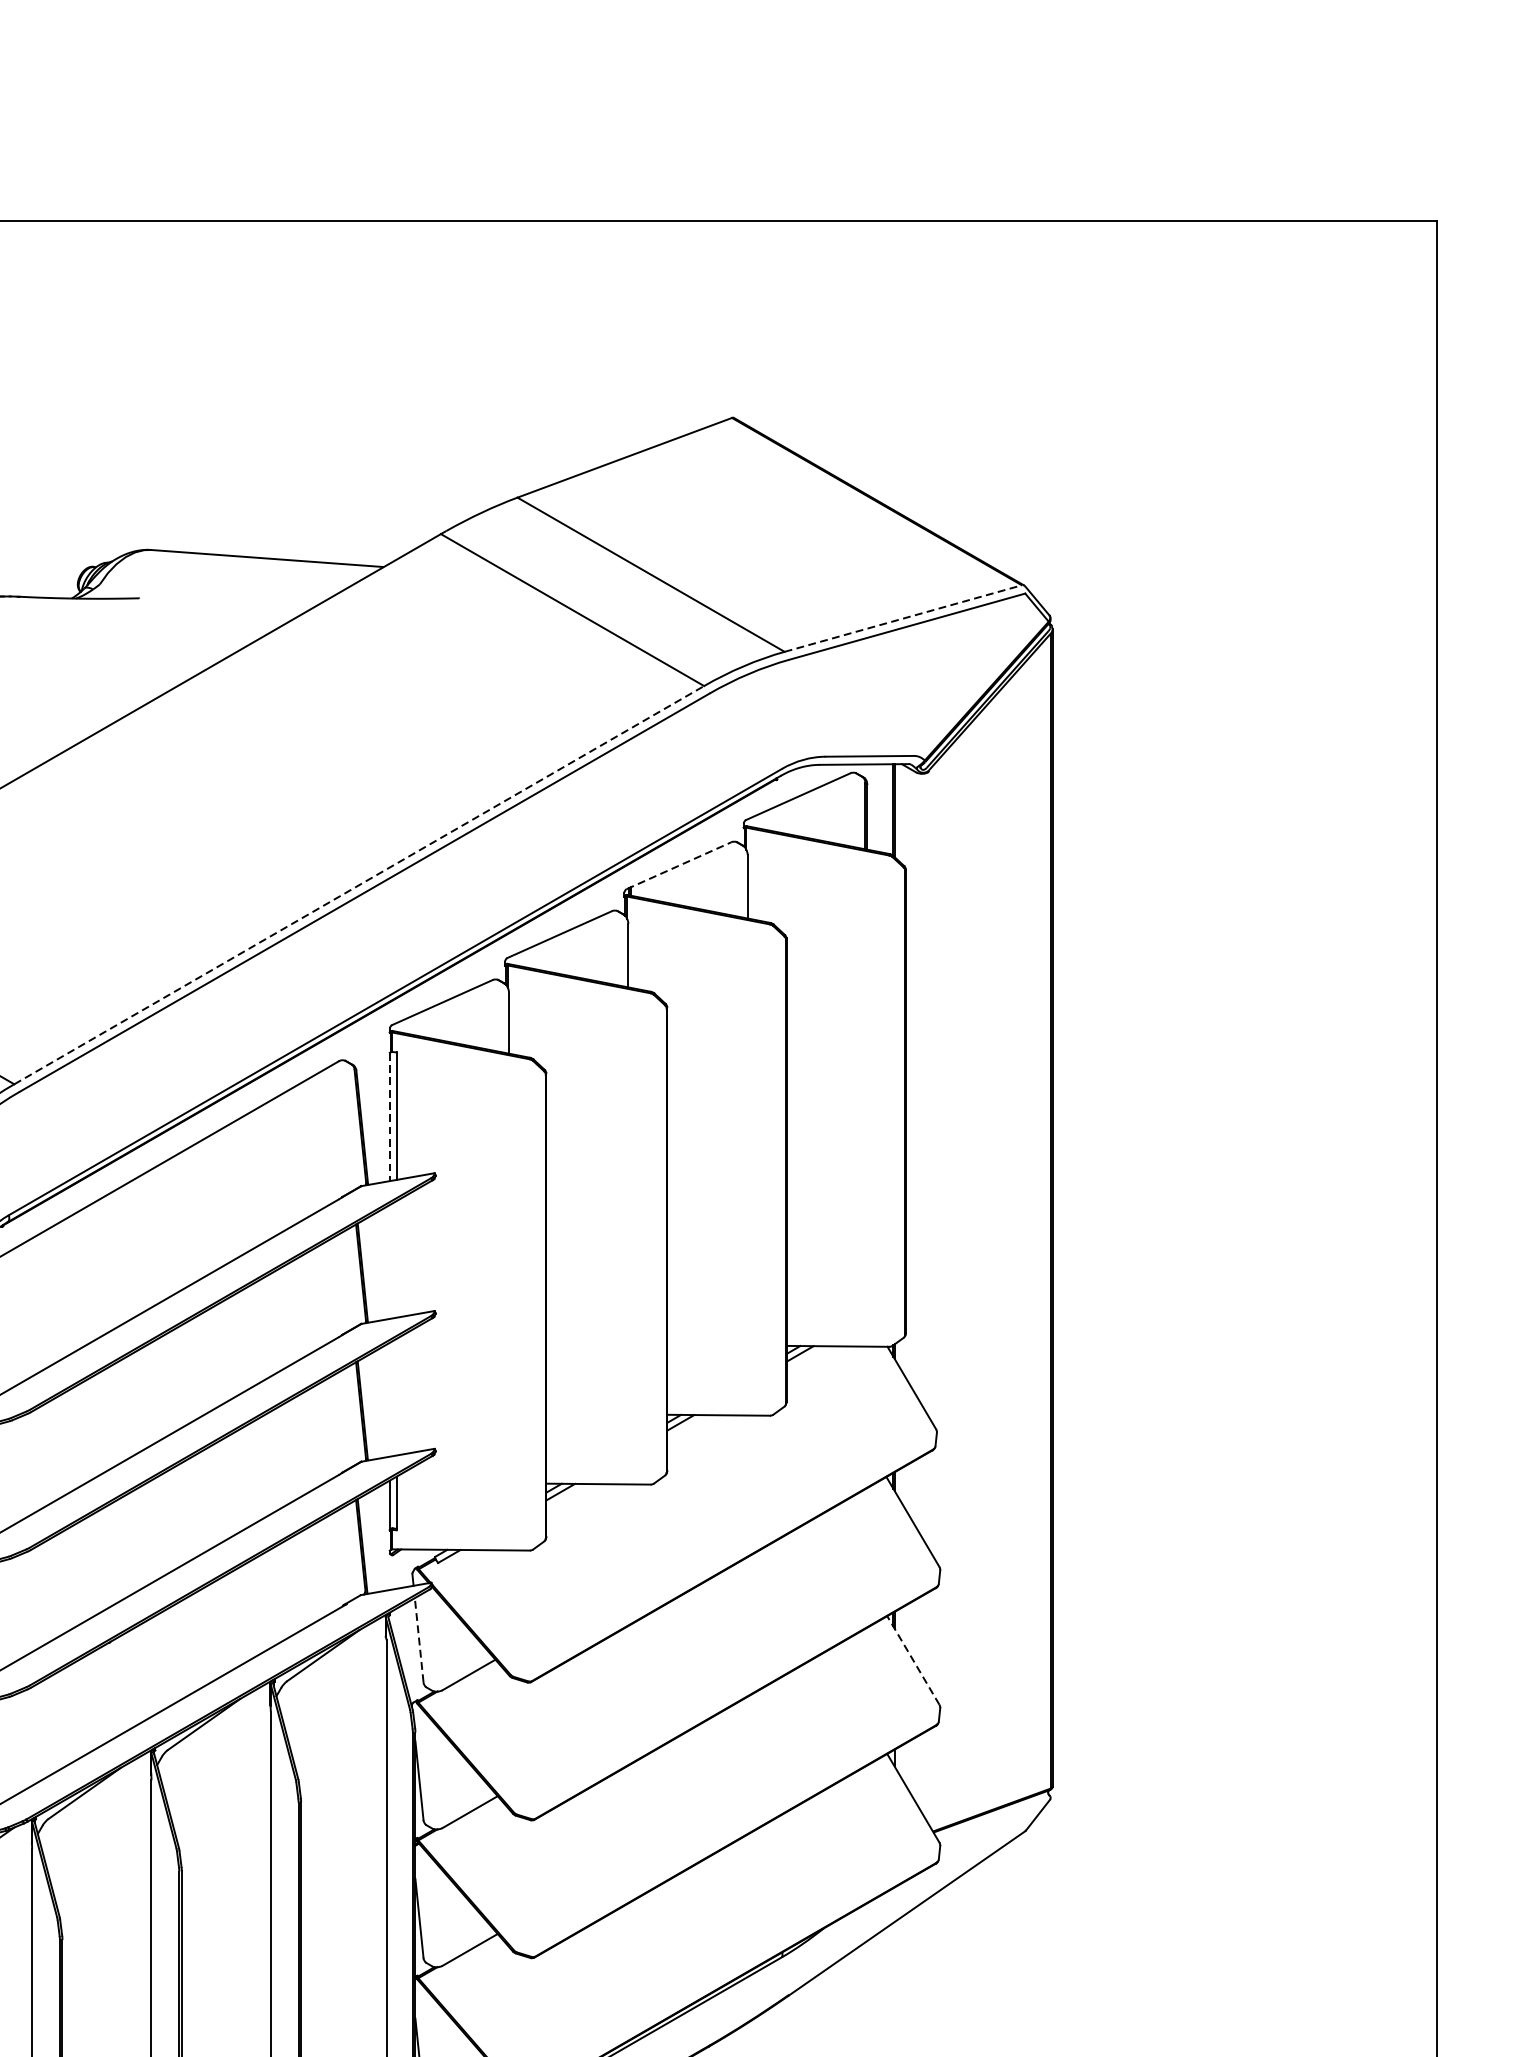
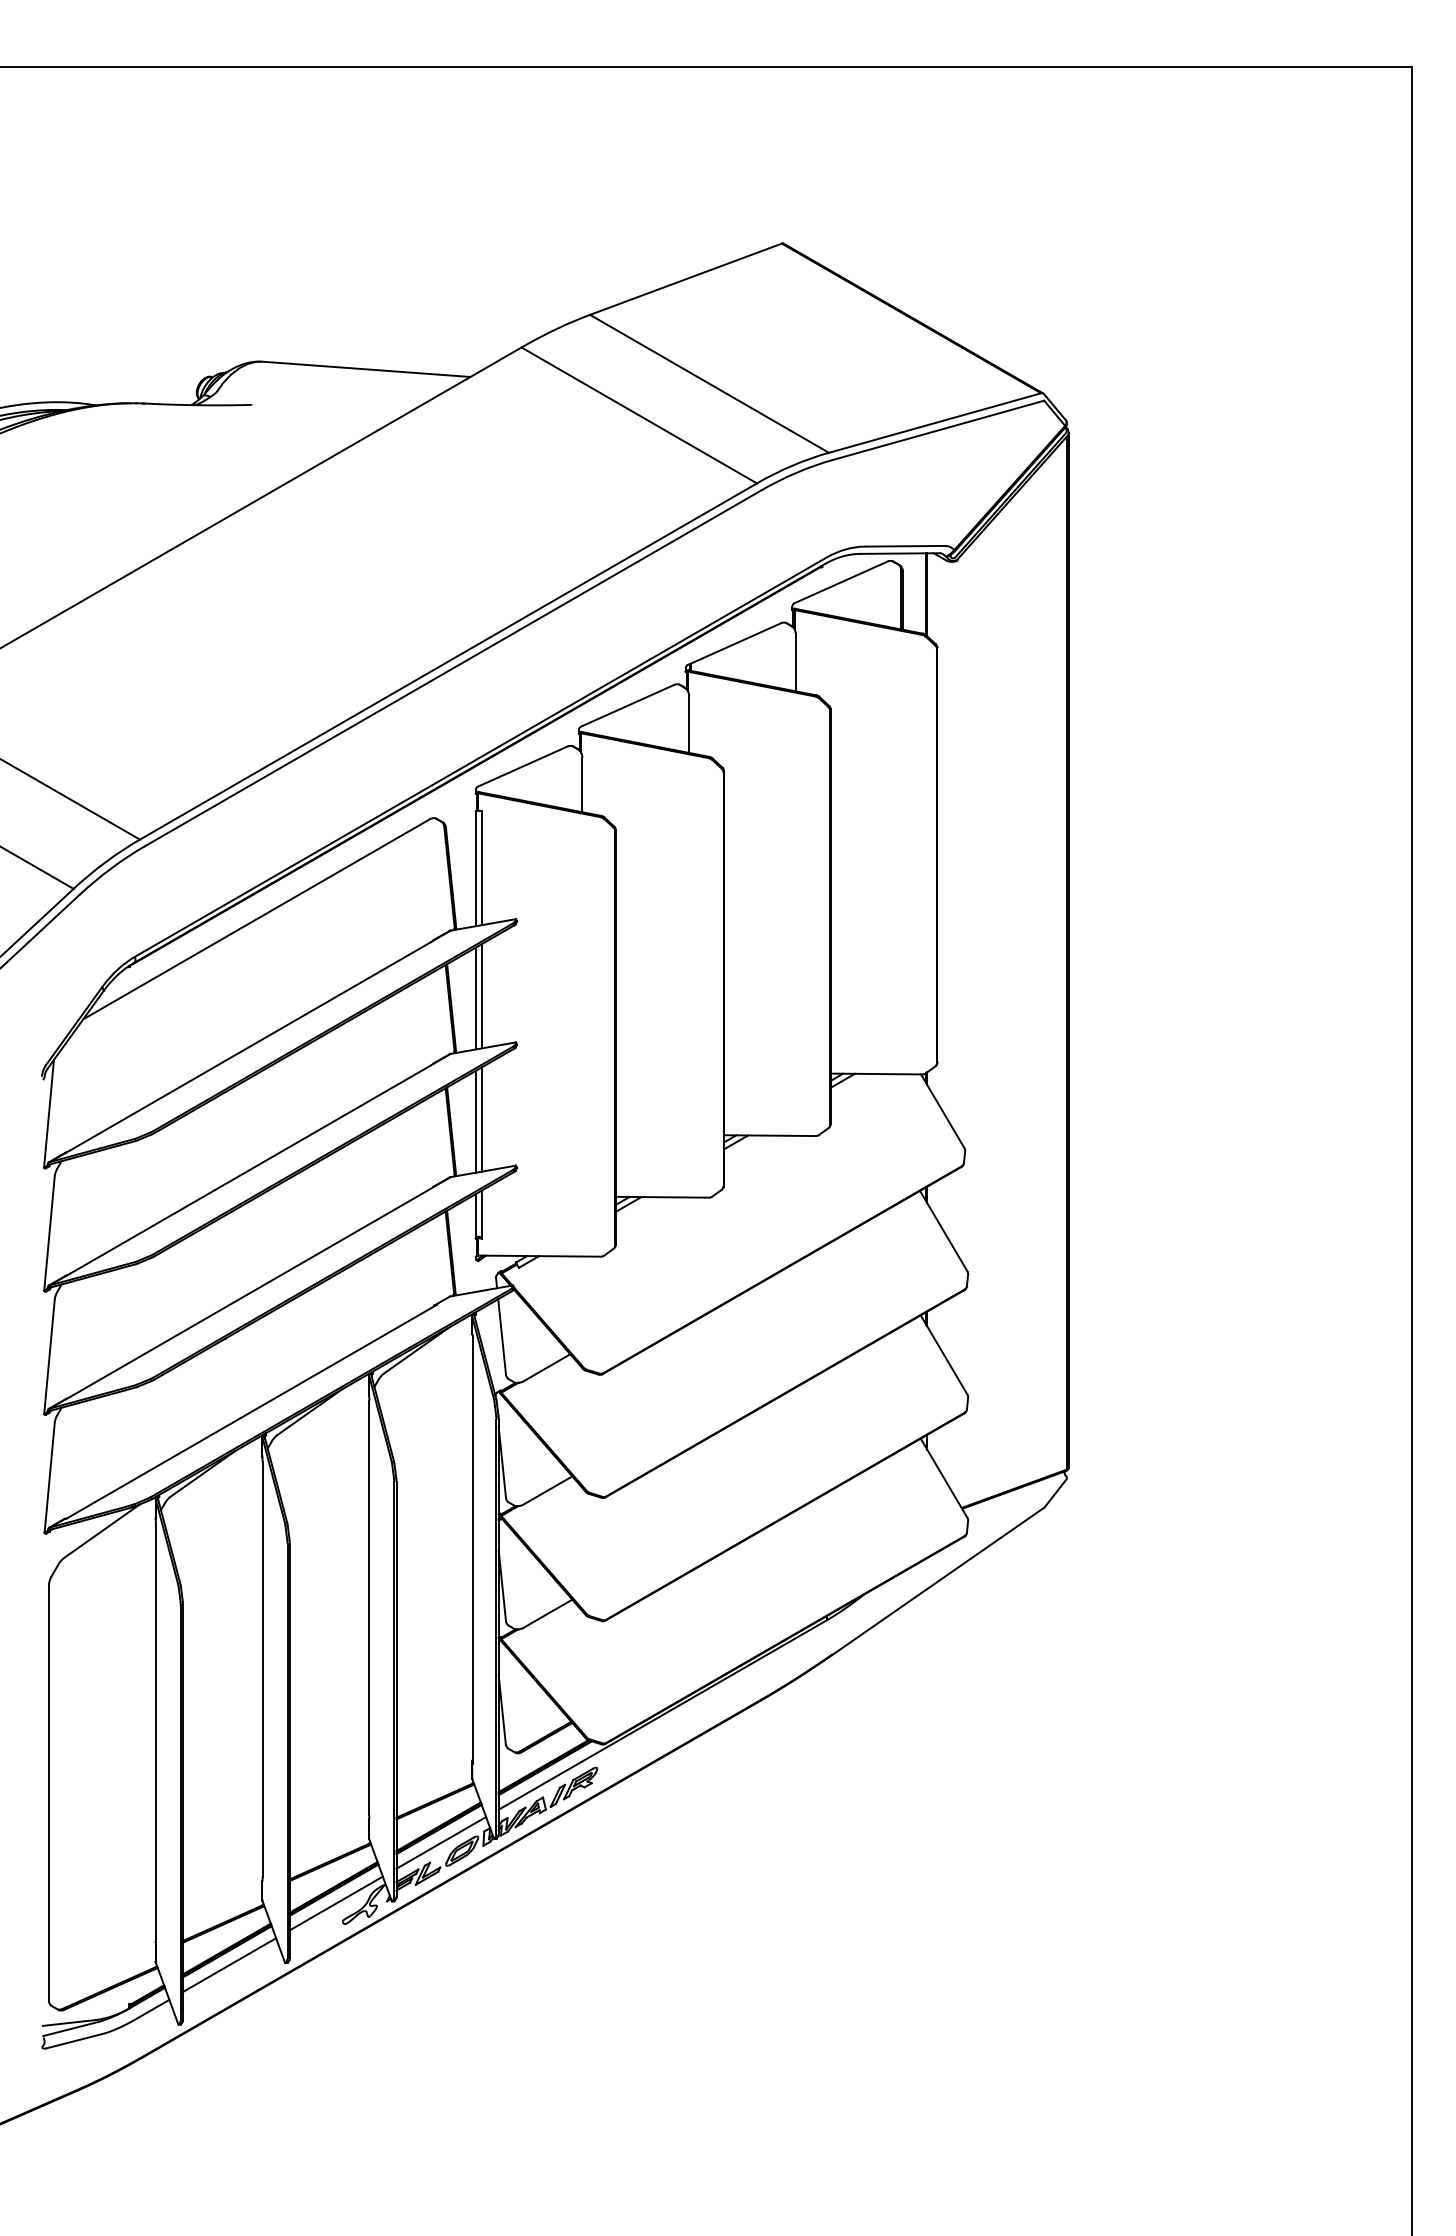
line: (903, 617) -> (935, 422), dashed -> solid
line: (679, 865) -> (734, 643), dashed -> solid
line: (359, 885) -> (448, 661), dashed -> solid
line: (389, 1117) -> (475, 869), dashed -> solid
line: (396, 1259) -> (481, 996), added
line: (389, 1261) -> (475, 998), added
line: (396, 1397) -> (481, 1119), added
line: (389, 1399) -> (475, 1121), added
line: (419, 1639) -> (502, 1336), dashed -> solid
line: (913, 1659) -> (944, 1354), dashed -> solid

